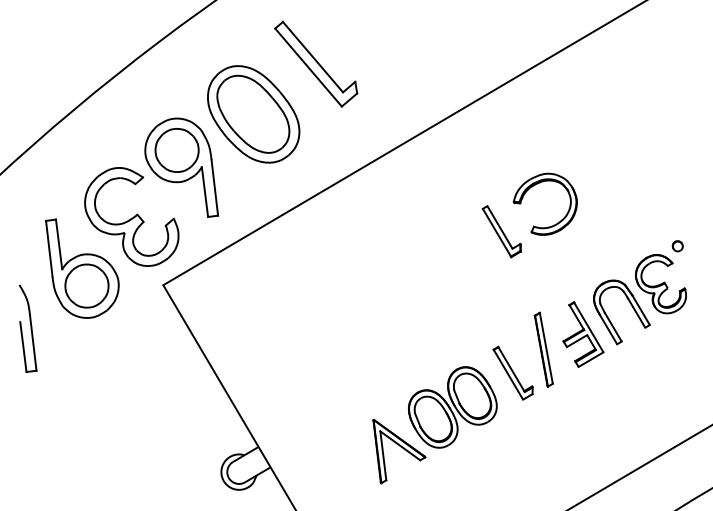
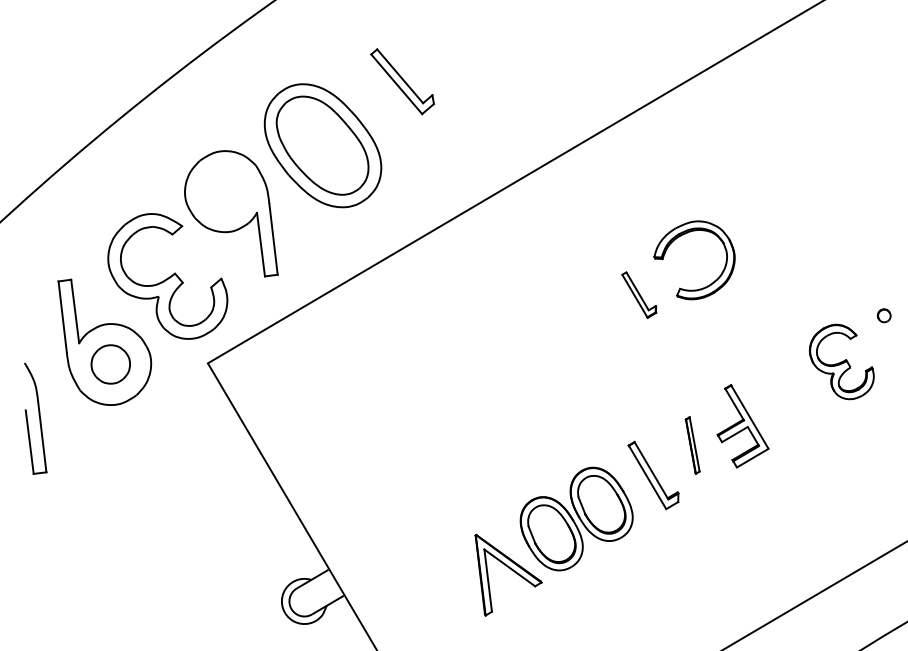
part: (316, 63) -> (402, 81), size x0.6
part: (177, 150) -> (225, 191), removed
part: (502, 231) -> (639, 294), size x0.7
part: (677, 246) -> (883, 315), moved
part: (86, 286) -> (110, 364), size x0.7
part: (631, 306) -> (804, 390), removed
part: (543, 349) -> (692, 445), size x0.6

